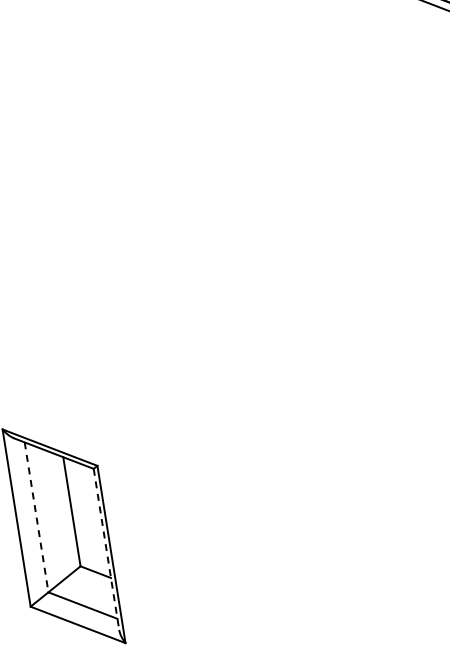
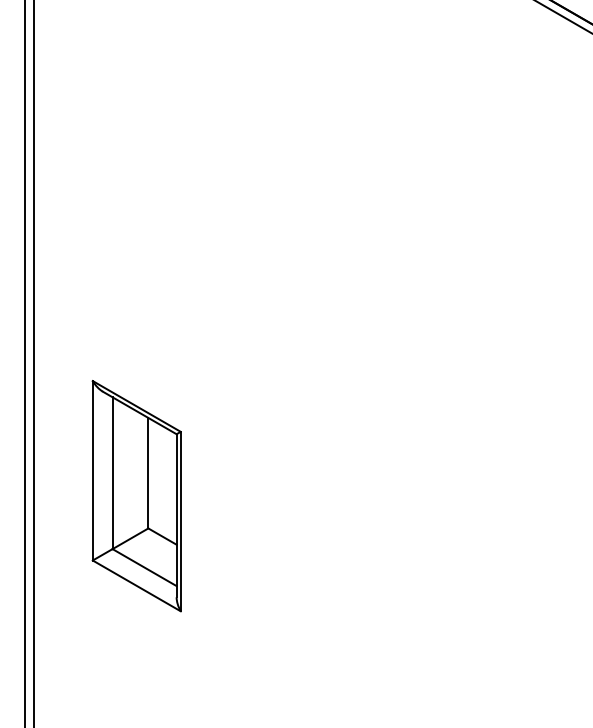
line: (36, 517) -> (112, 473), dashed -> solid
line: (106, 549) -> (176, 515), dashed -> solid

